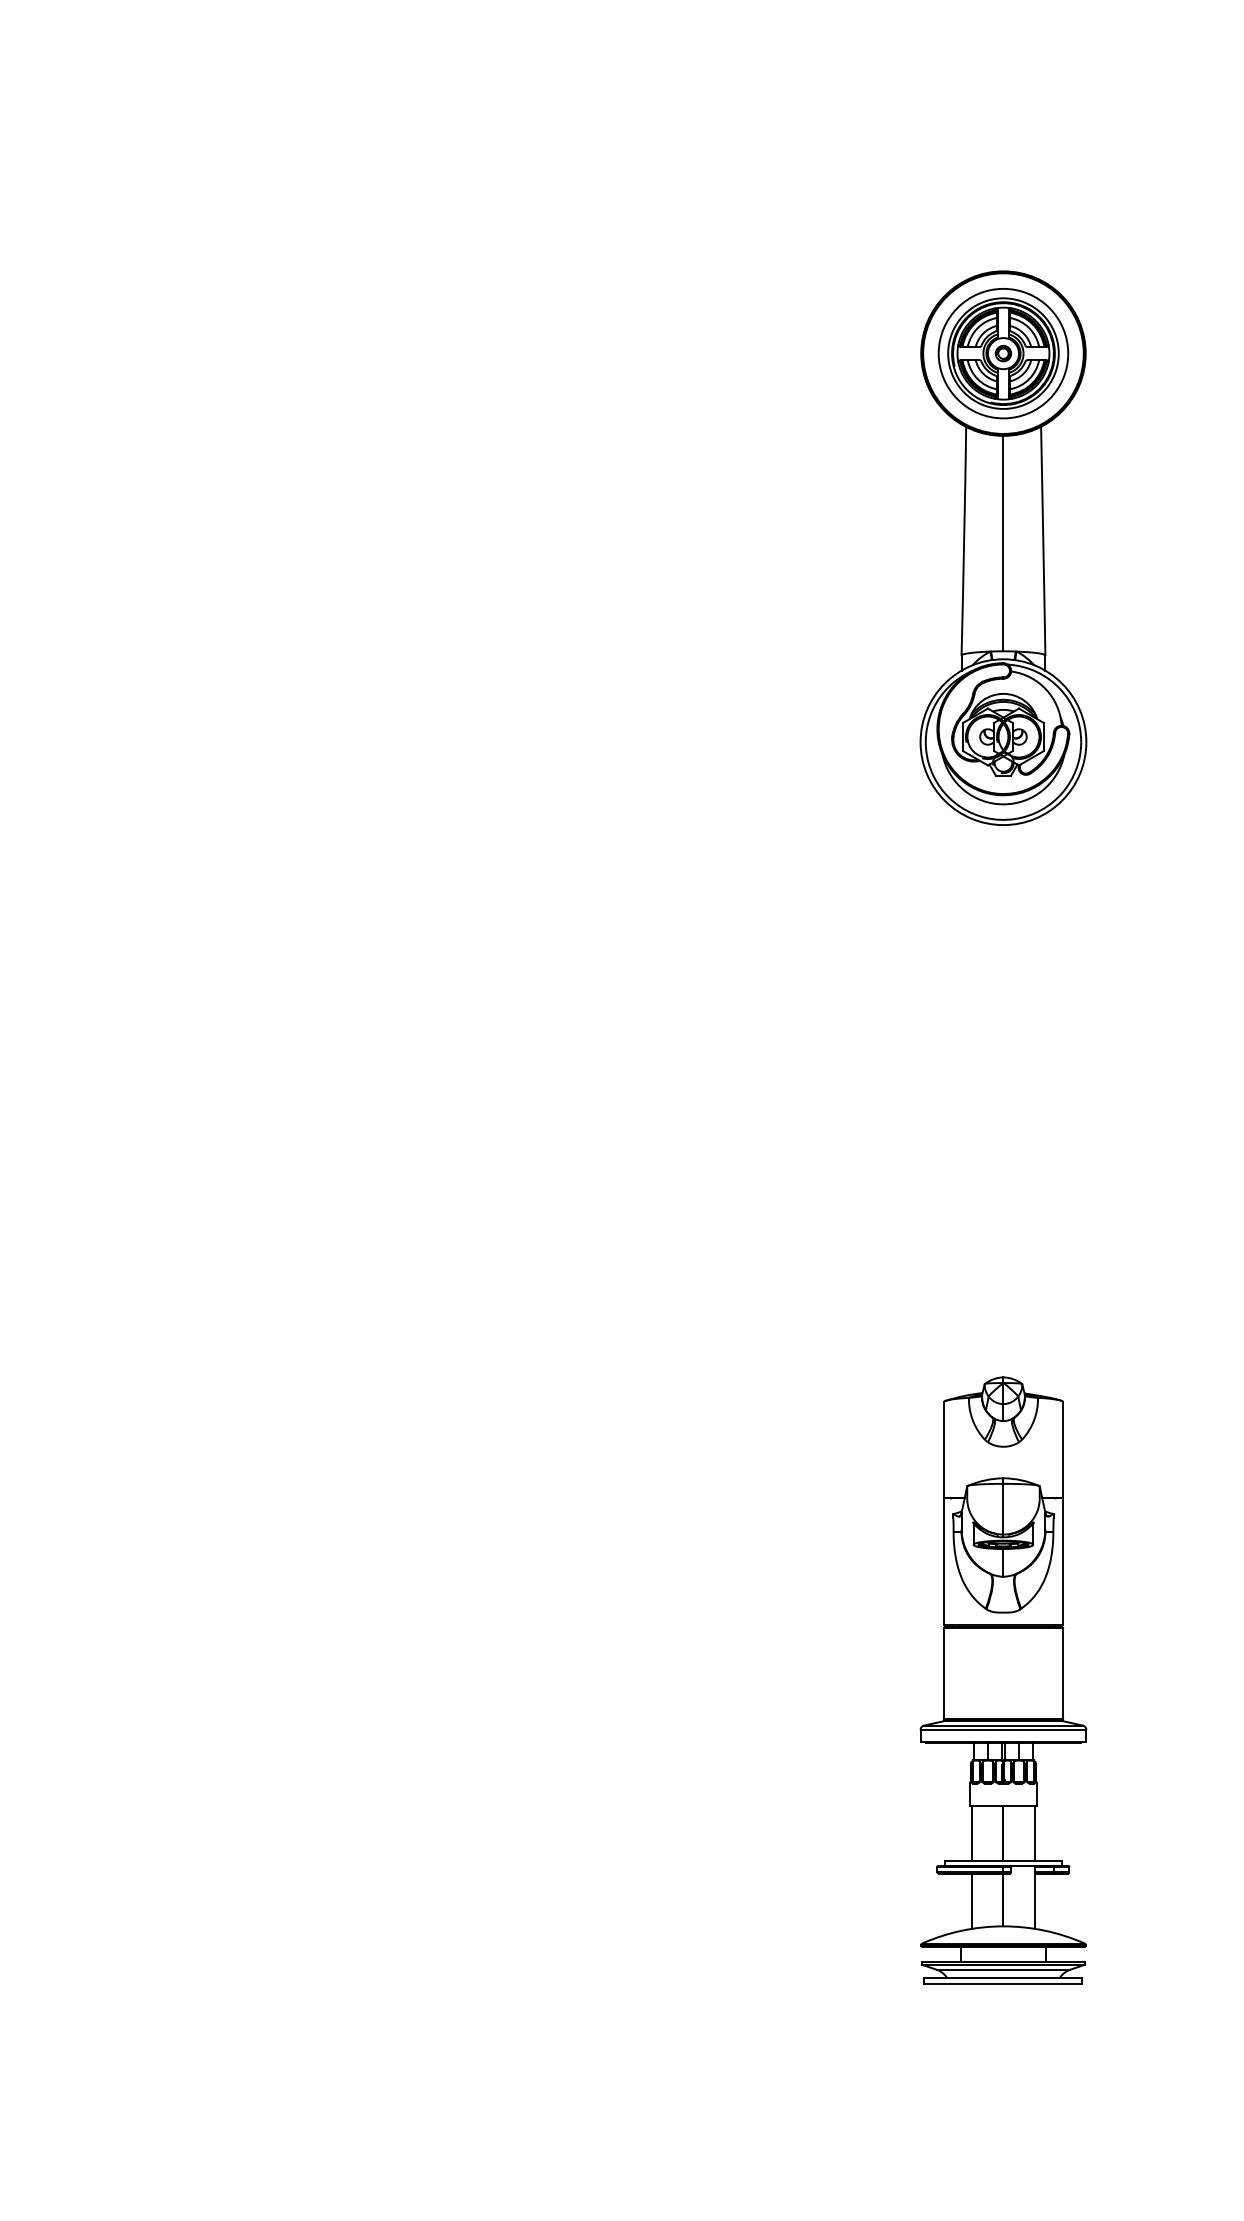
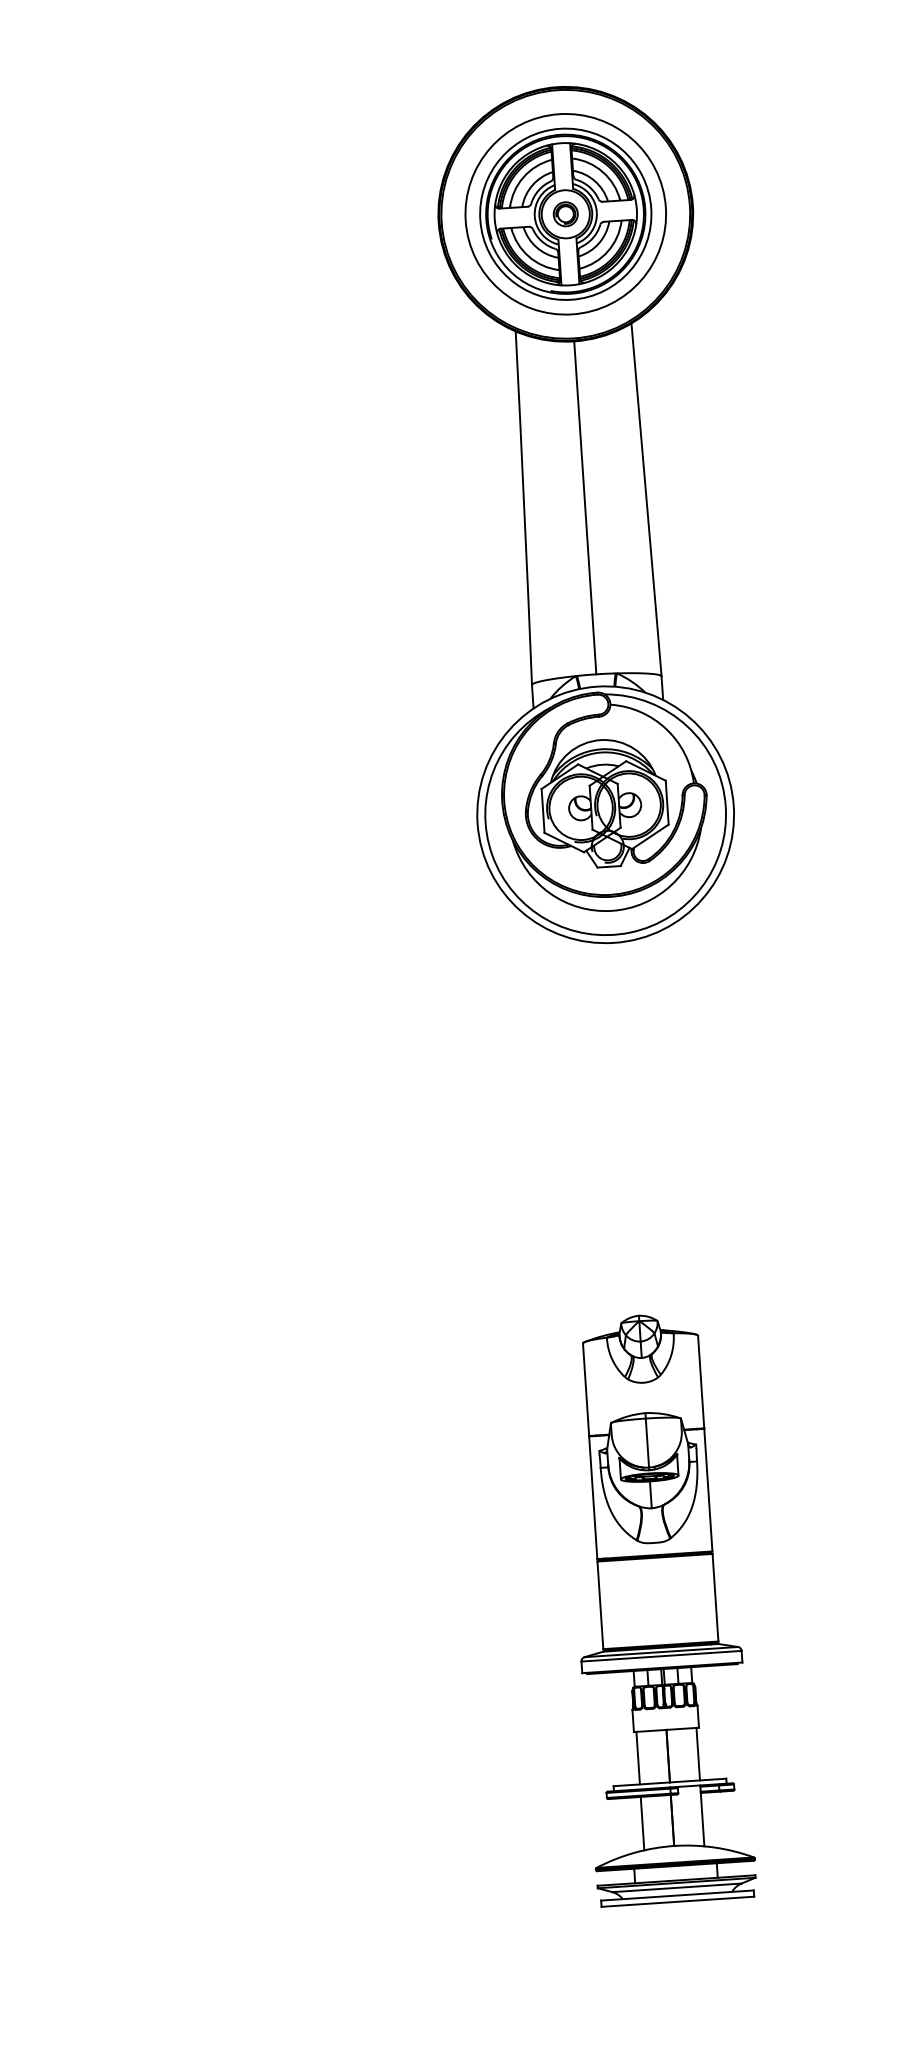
part: (1003, 547) -> (585, 514), size x1.6

